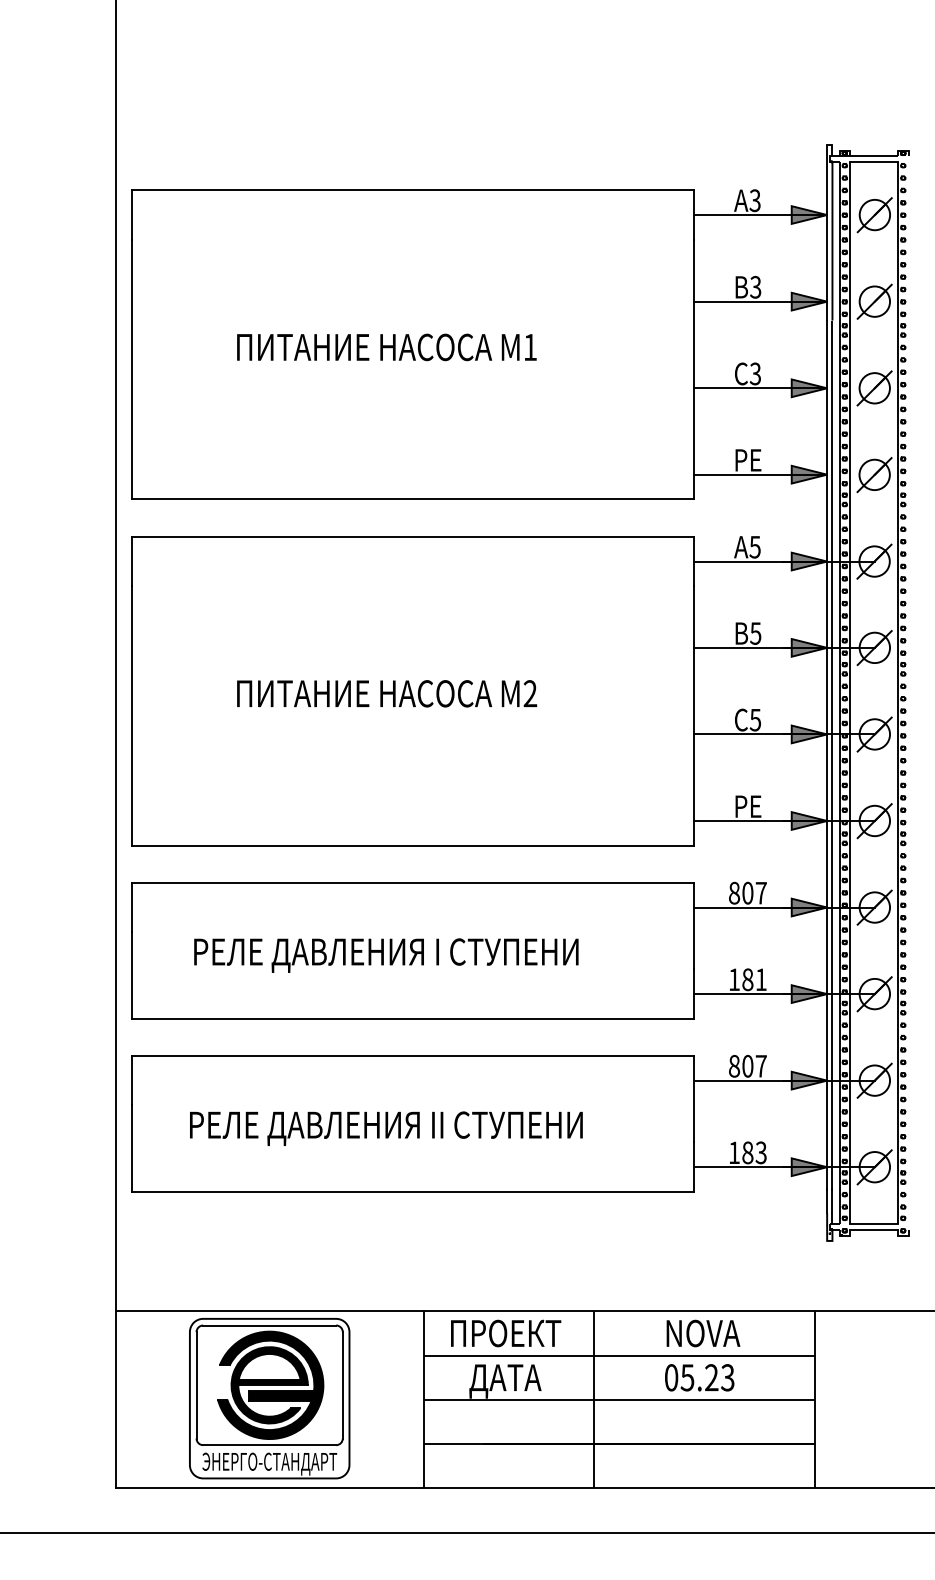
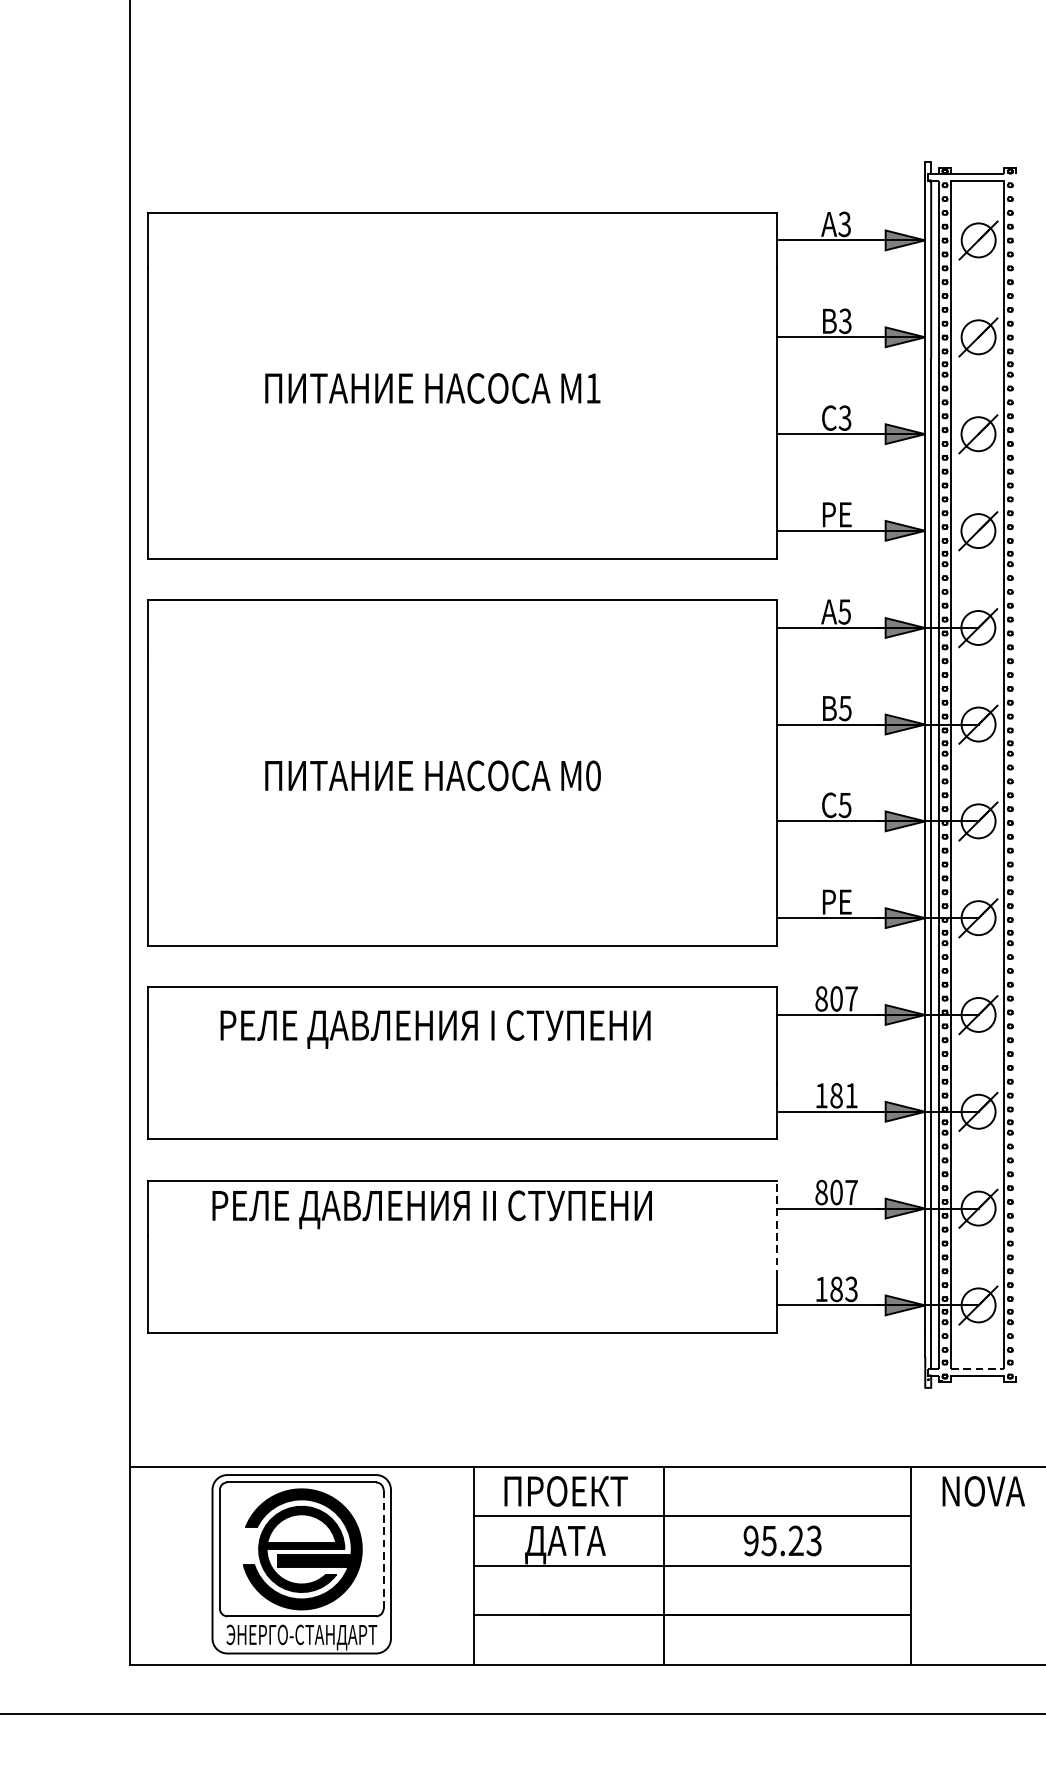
text: (530, 693) -> (593, 775), 2 -> 0
text: (386, 955) -> (435, 1029), moved
line: (694, 1098) -> (776, 1228), solid -> dashed
text: (386, 1128) -> (432, 1209), moved
line: (874, 1224) -> (978, 1369), solid -> dashed
text: (703, 1333) -> (983, 1491), moved
text: (671, 1377) -> (751, 1540), 05.23 -> 95.23
line: (342, 1384) -> (383, 1548), solid -> dashed

